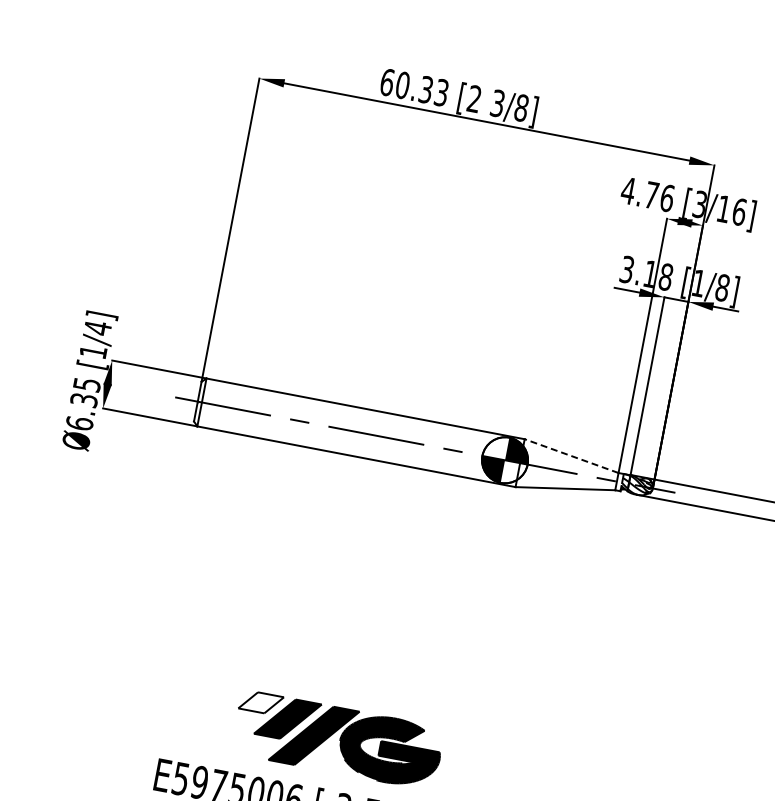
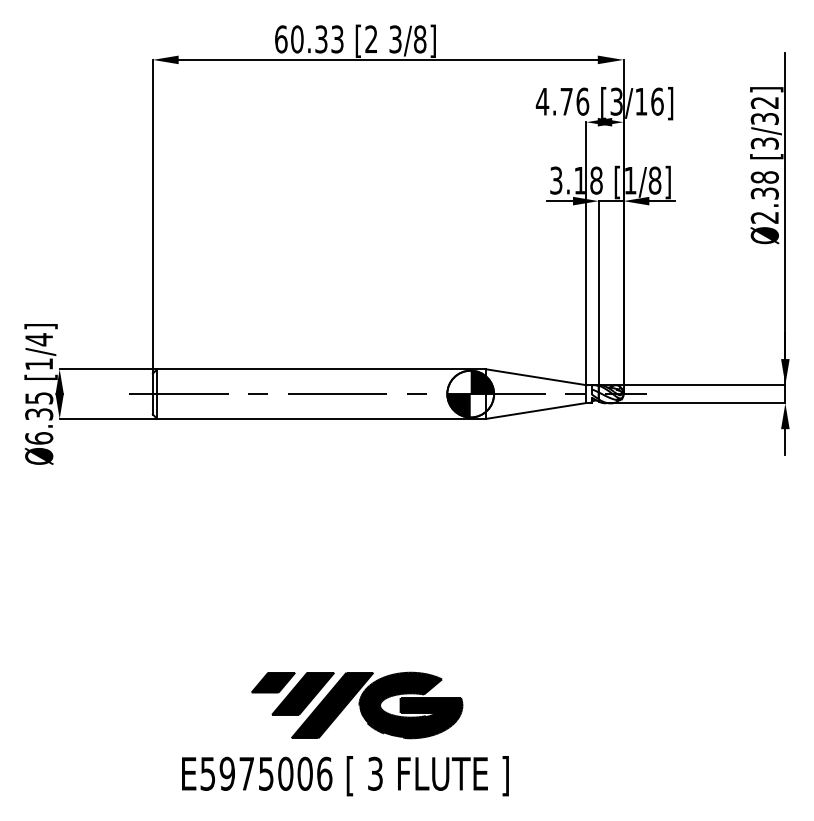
line: (571, 456) -> (536, 377), dashed -> solid
fill: (261, 702) -> (273, 682), added

